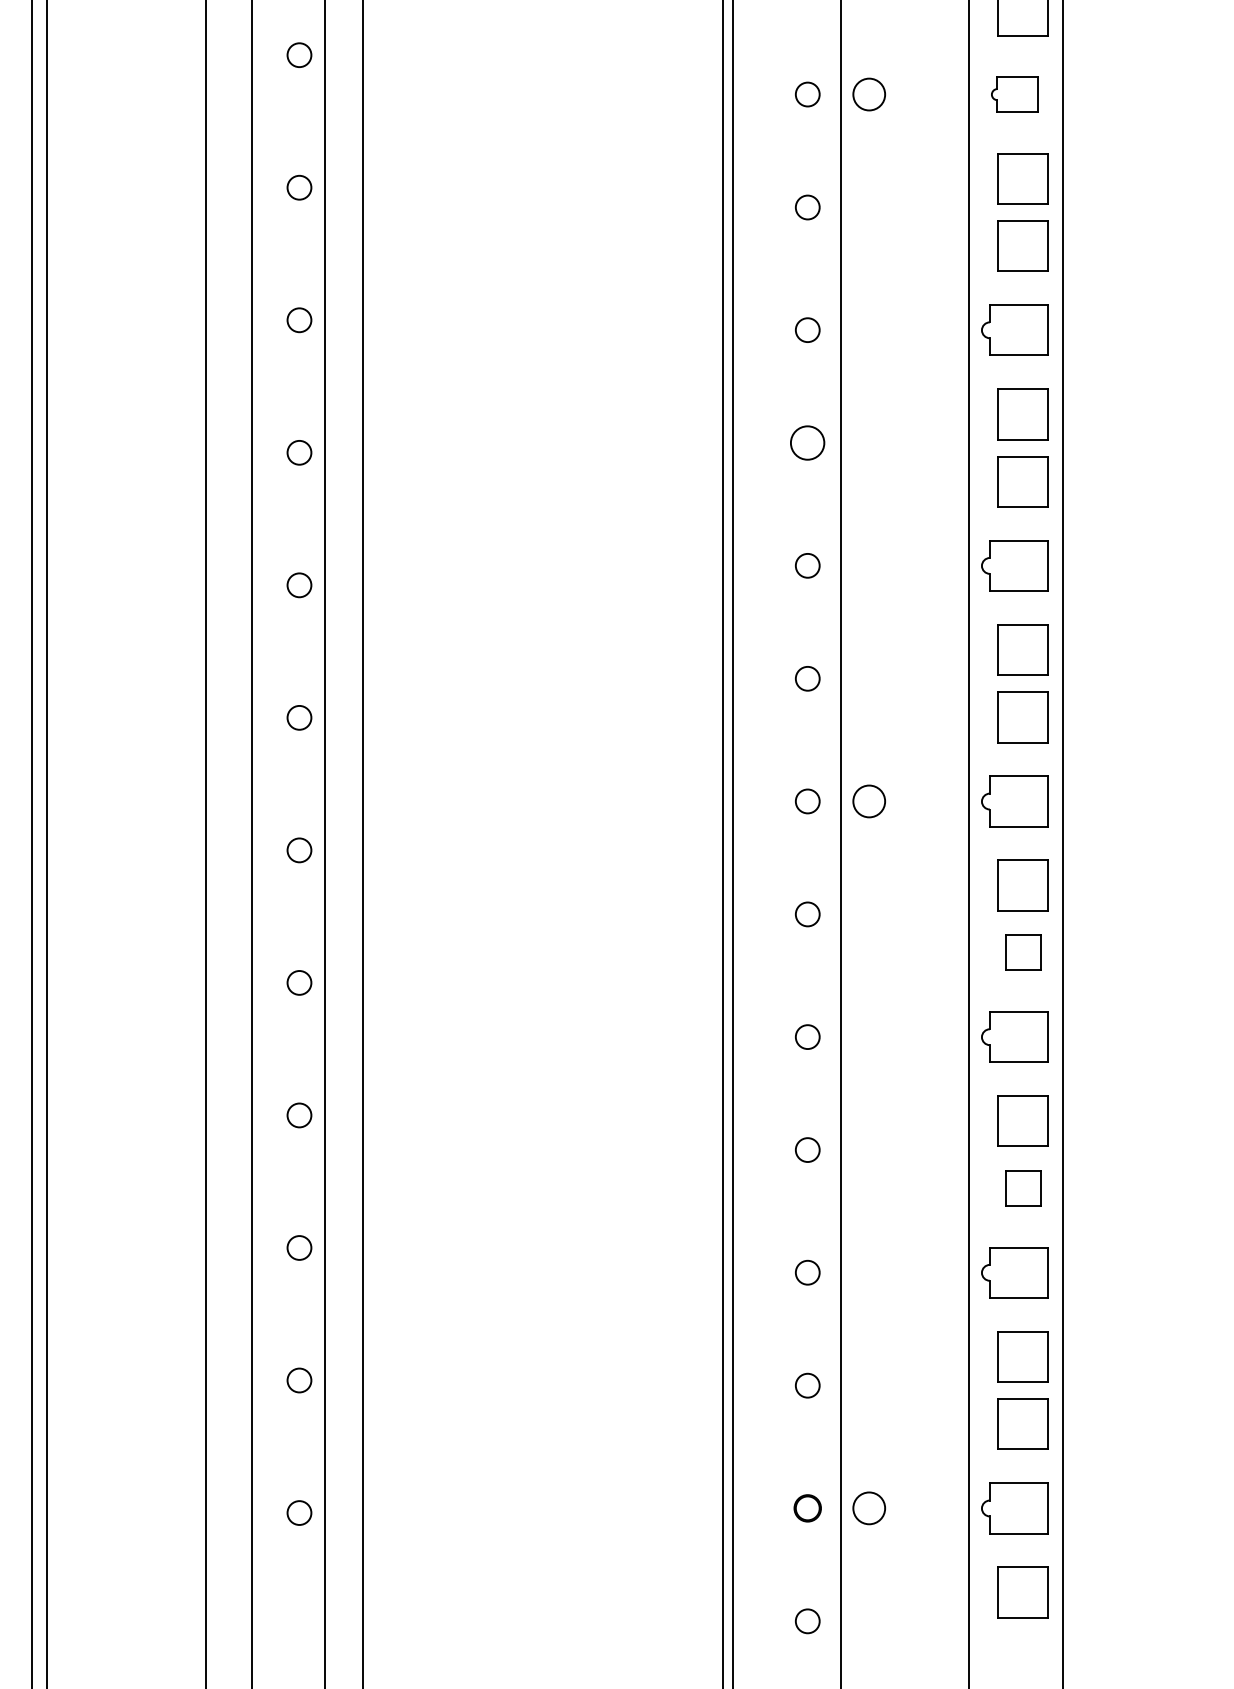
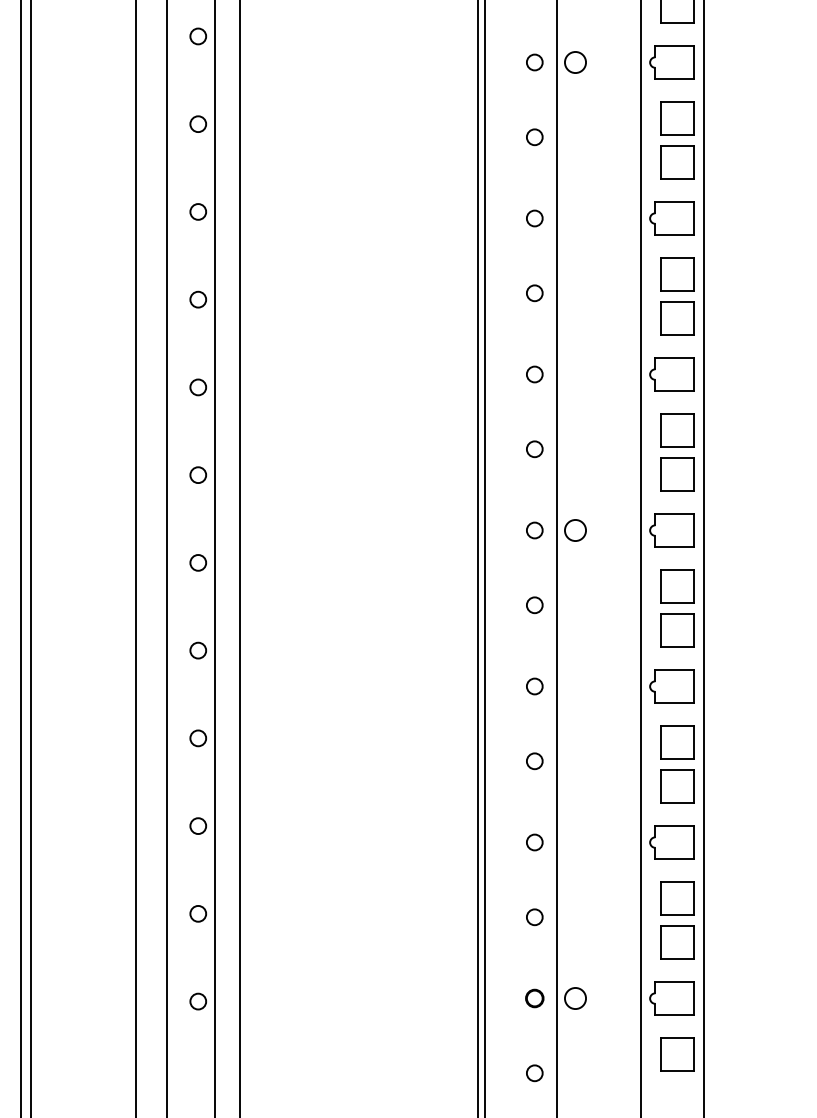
part: (1014, 94) -> (671, 62), size x1.43
circle: (807, 443) -> (534, 293), size x0.71
part: (1023, 952) -> (677, 630), size x1.43
part: (1023, 1188) -> (677, 786), size x1.43

